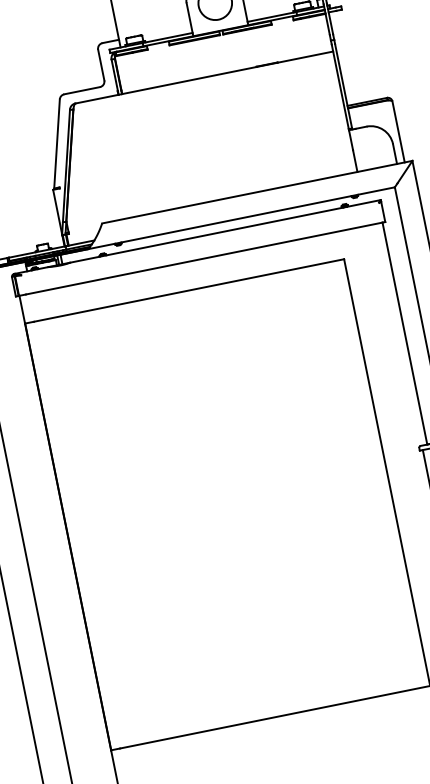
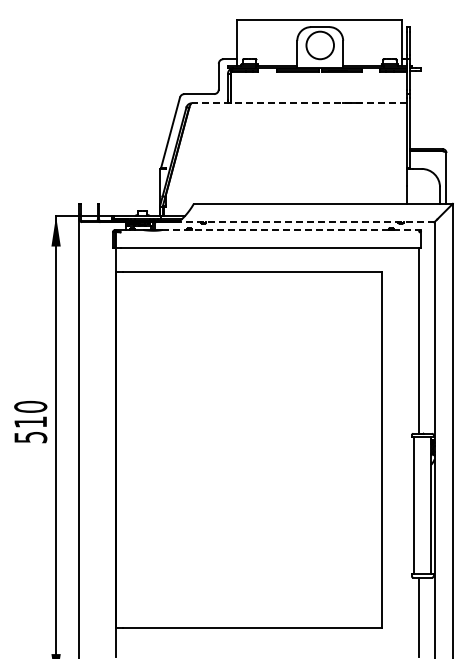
line: (204, 77) -> (299, 103), solid -> dashed
line: (241, 218) -> (306, 222), solid -> dashed
line: (225, 231) -> (291, 230), solid -> dashed

